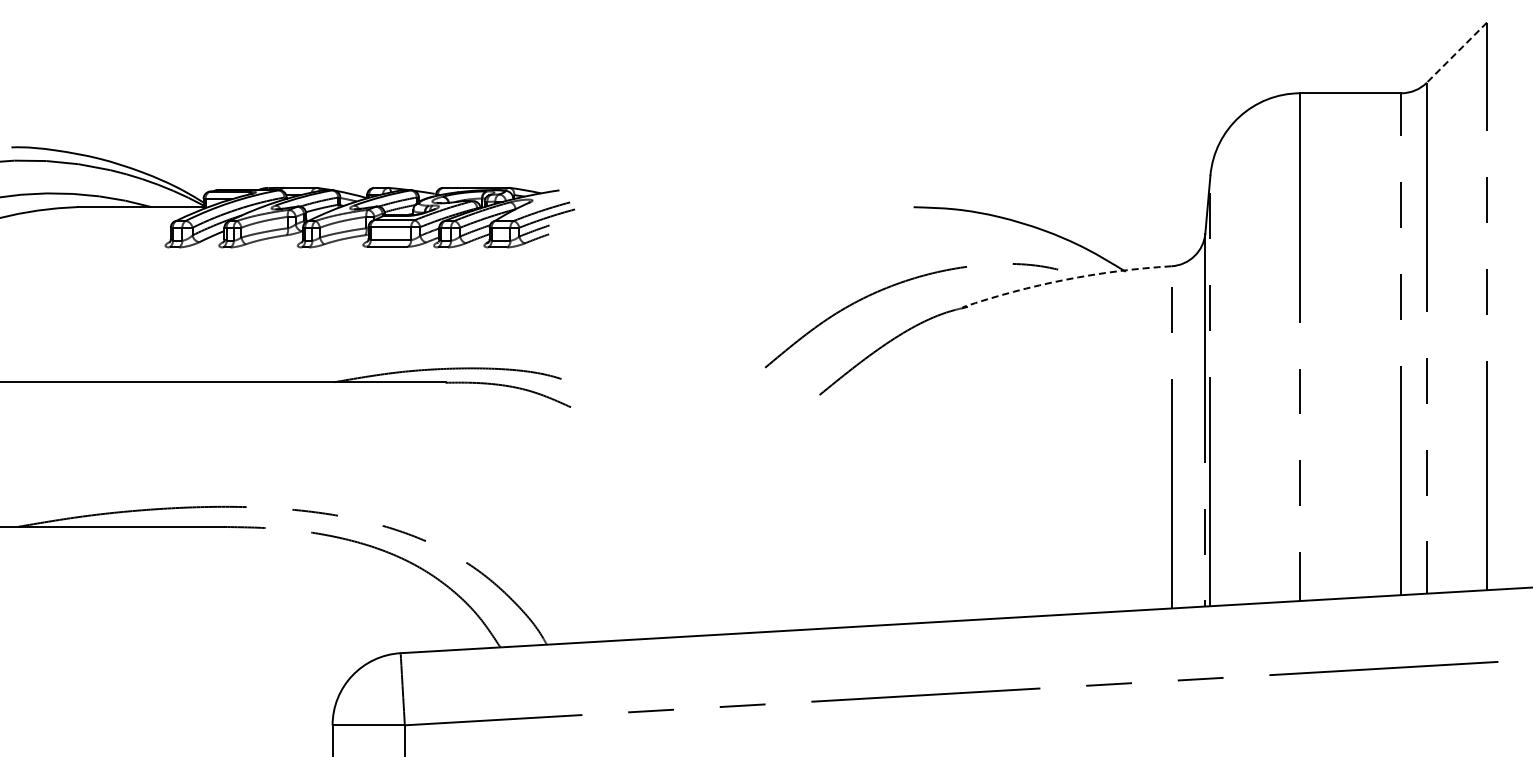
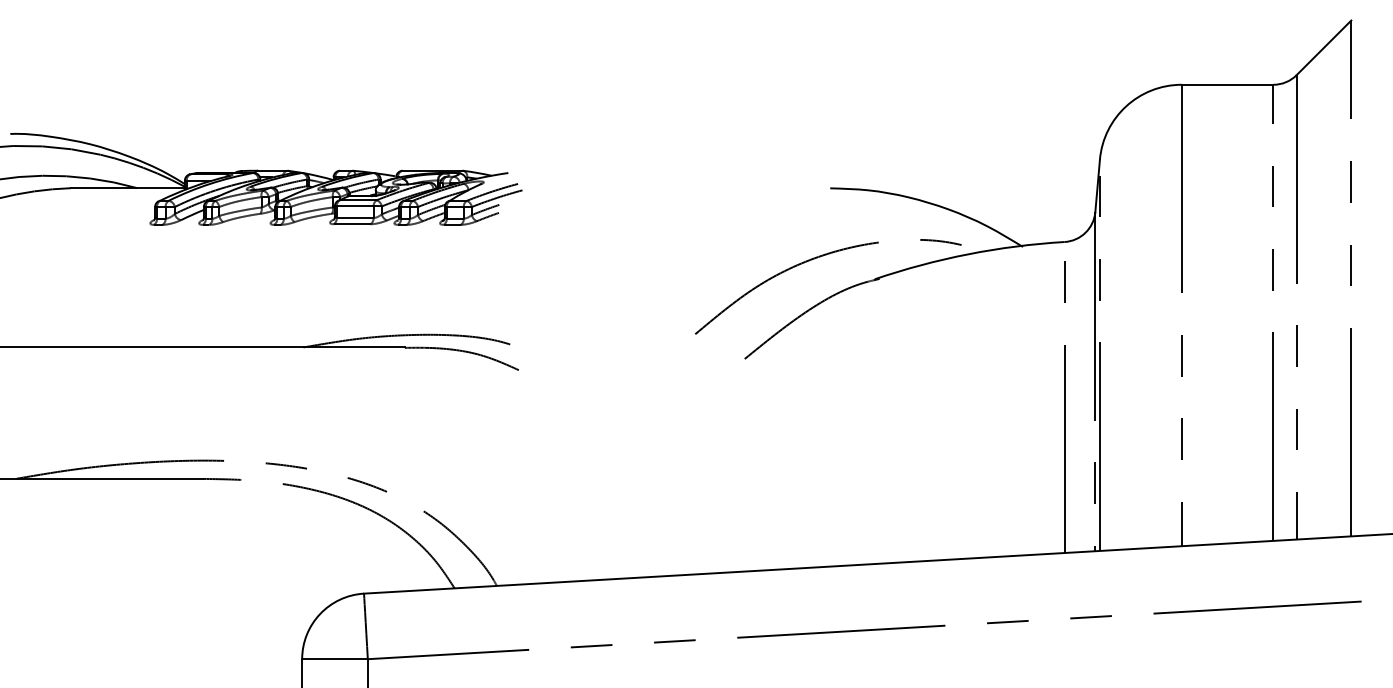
line: (1456, 52) -> (1323, 47), dashed -> solid
arc: (1065, 279) -> (968, 254), dashed -> solid

